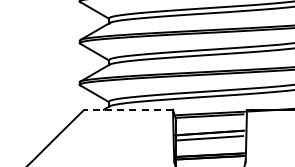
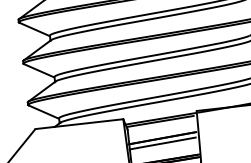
line: (128, 109) -> (79, 123), dashed -> solid

